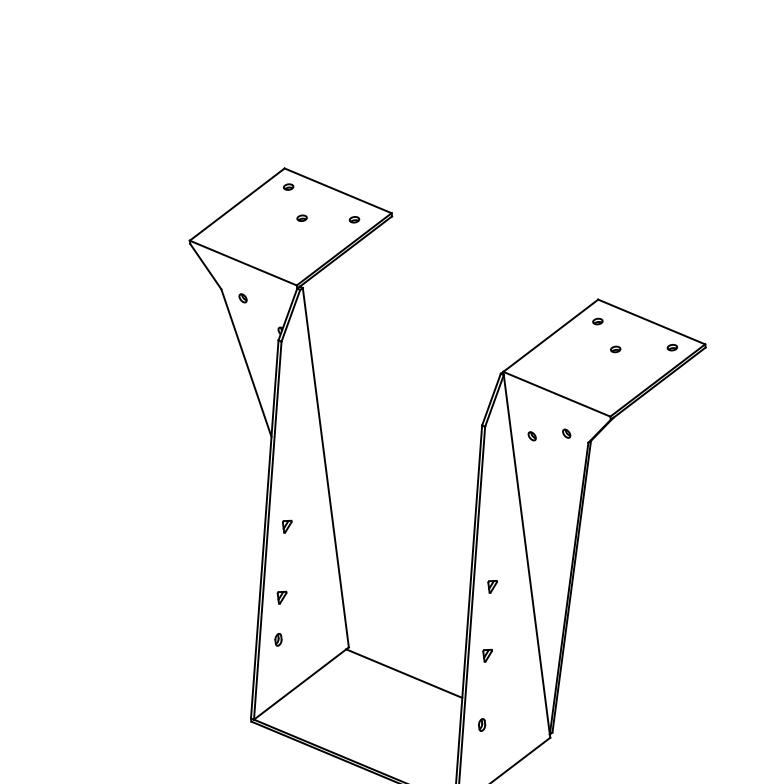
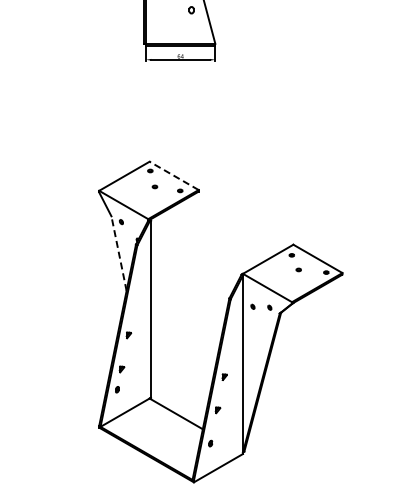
line: (336, 190) -> (173, 175), solid -> dashed
line: (245, 362) -> (118, 253), solid -> dashed

